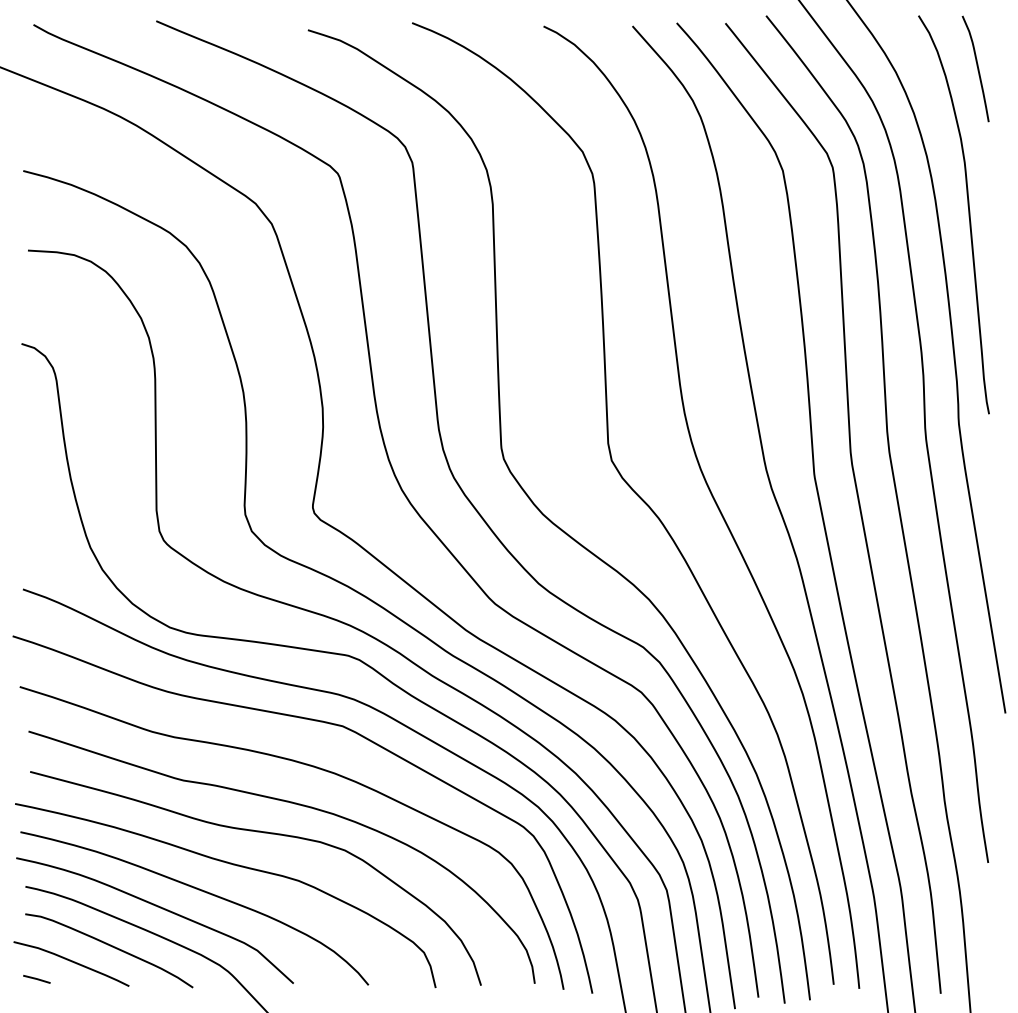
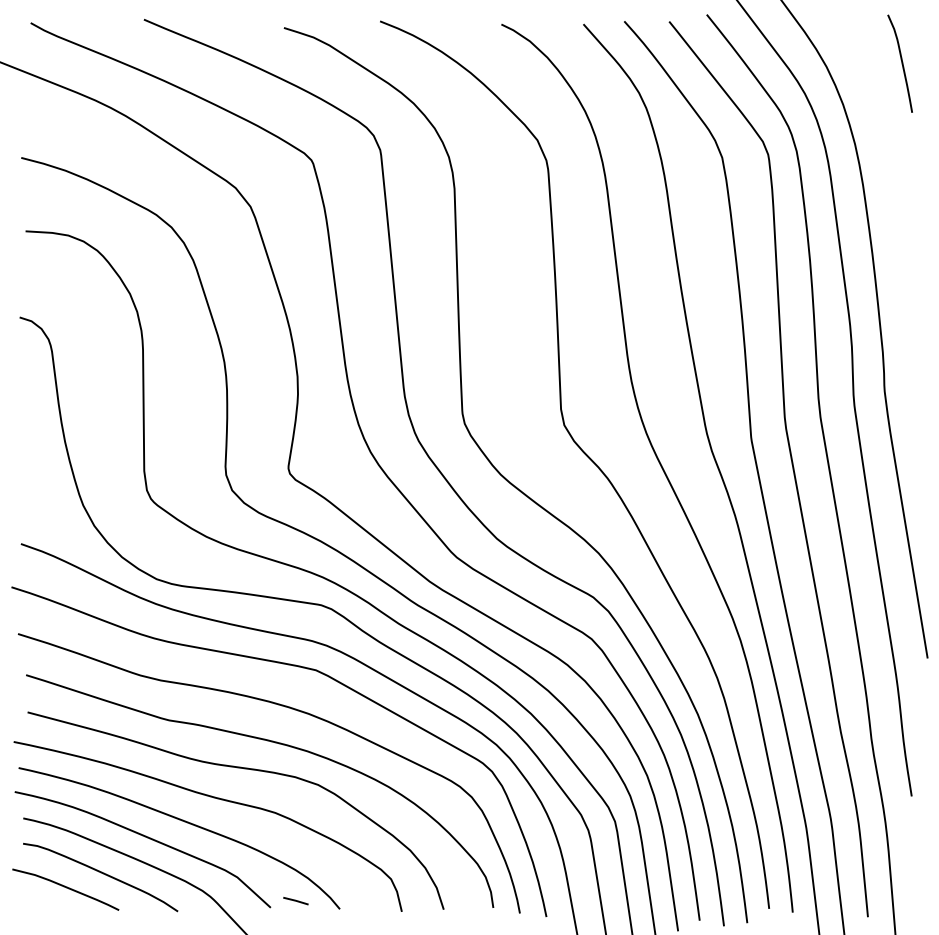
curve: (968, 214) -> (893, 198), removed
line: (36, 978) -> (295, 900), moved

